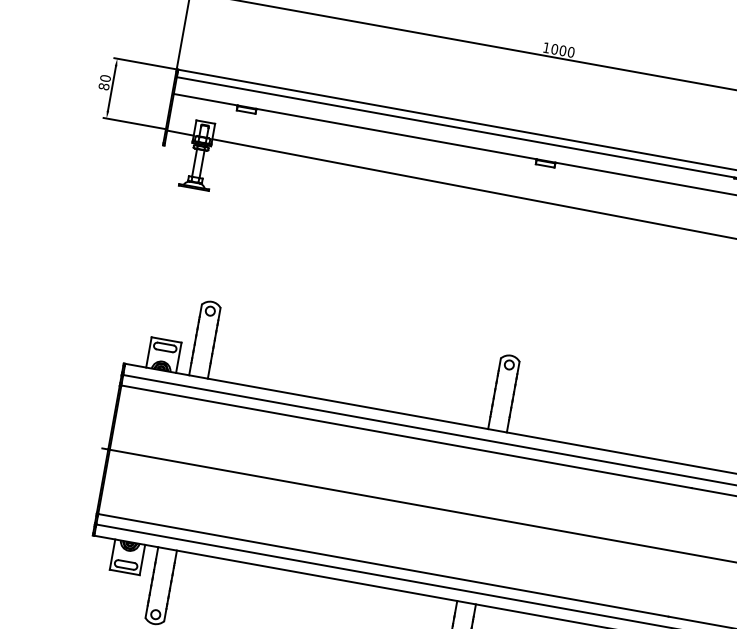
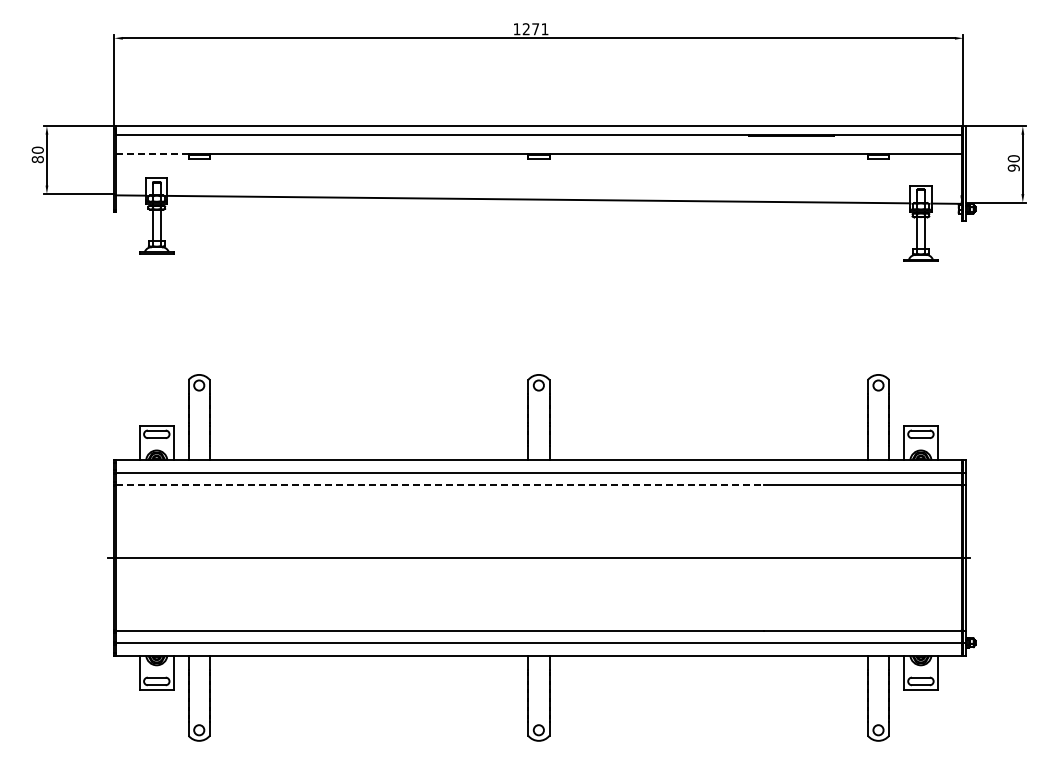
text: (562, 51) -> (535, 29), 1000 -> 1271
line: (205, 99) -> (151, 153), solid -> dashed
line: (406, 436) -> (439, 484), solid -> dashed

